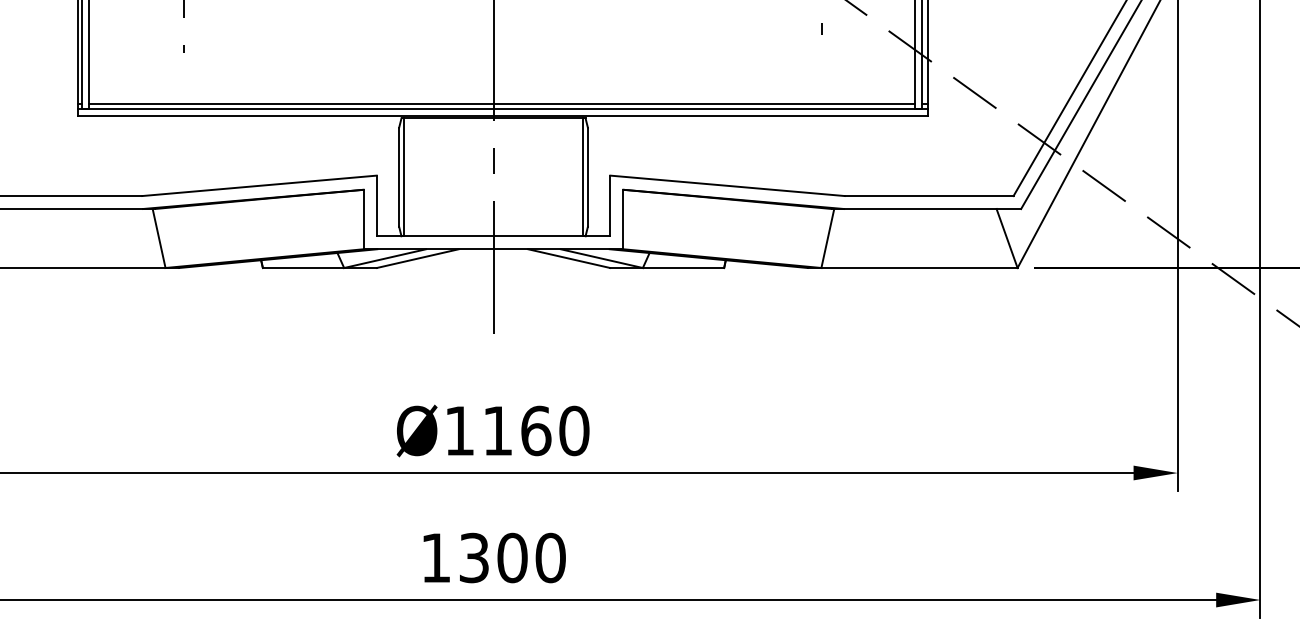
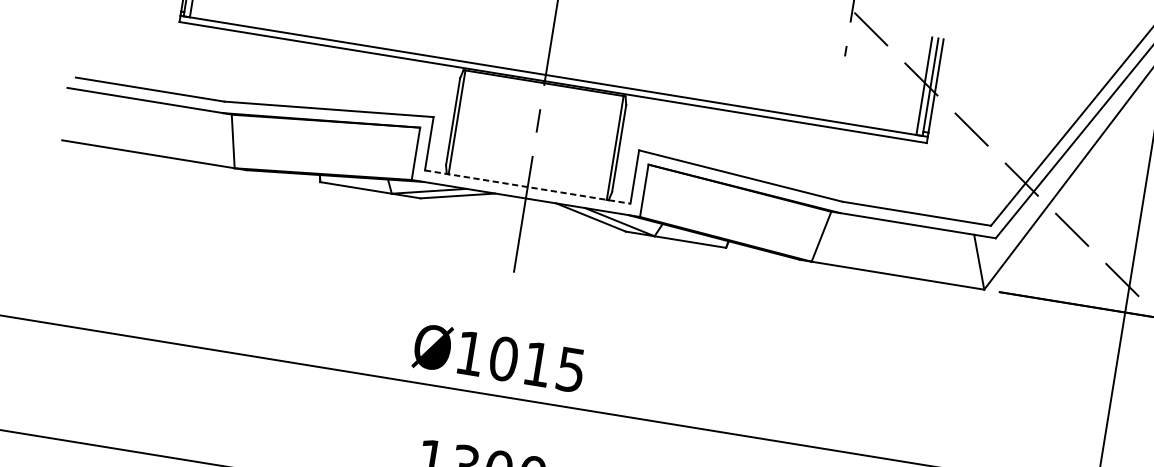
line: (501, 104) -> (553, 72), removed
line: (493, 236) -> (527, 187), solid -> dashed
text: (536, 430) -> (537, 364), Ø1160 -> Ø1015

